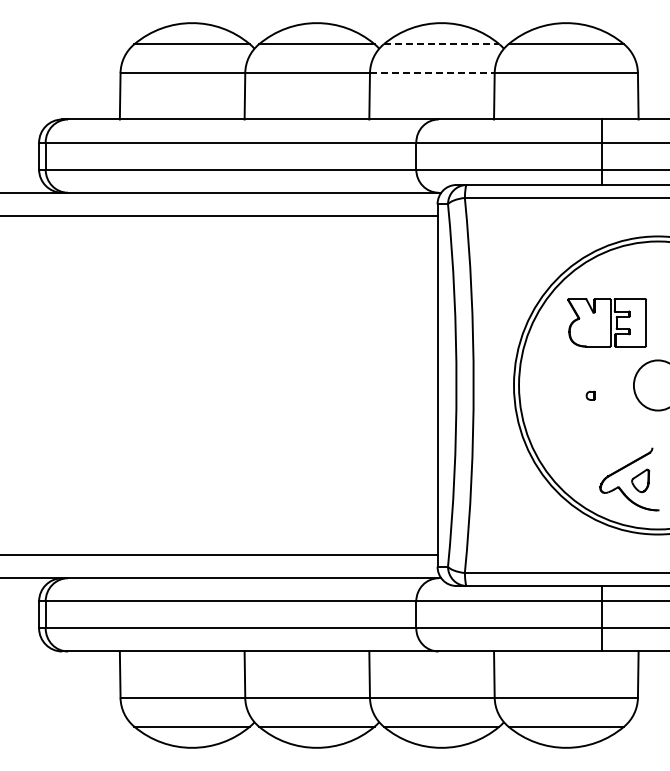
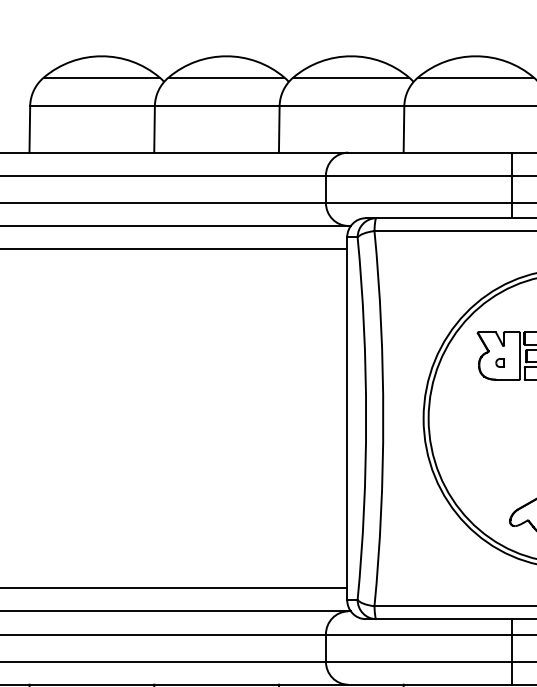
line: (441, 44) -> (351, 77), dashed -> solid
line: (432, 73) -> (342, 106), dashed -> solid
part: (590, 395) -> (500, 362), moved

